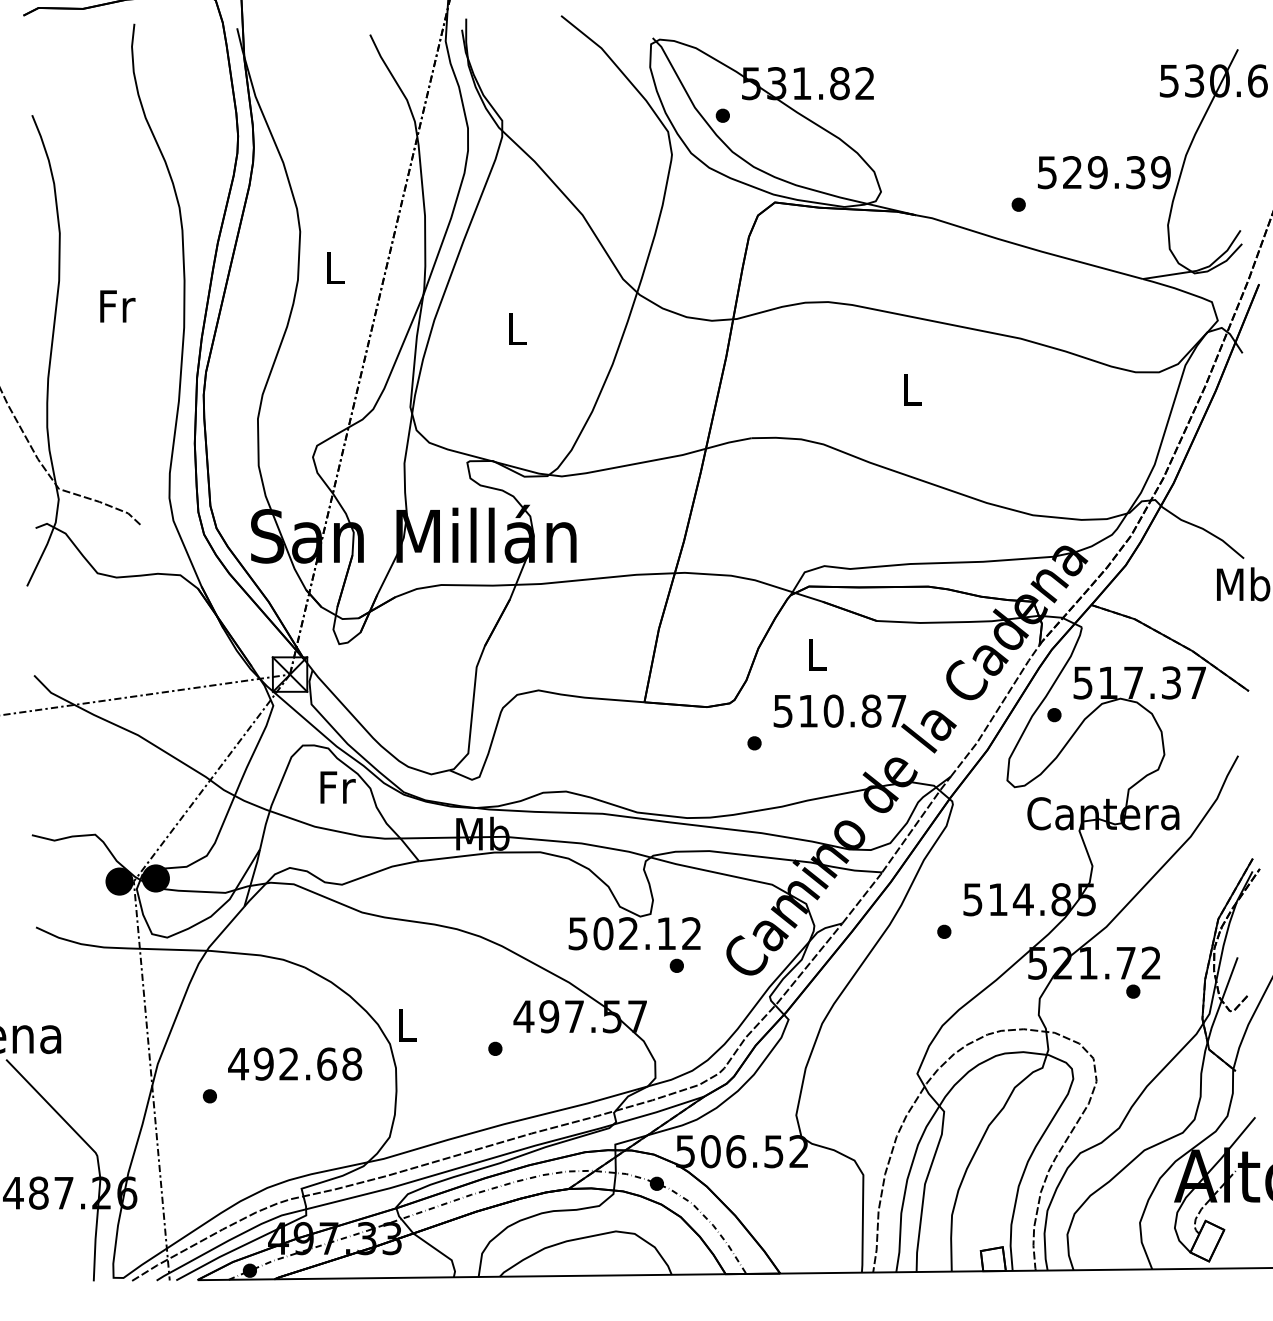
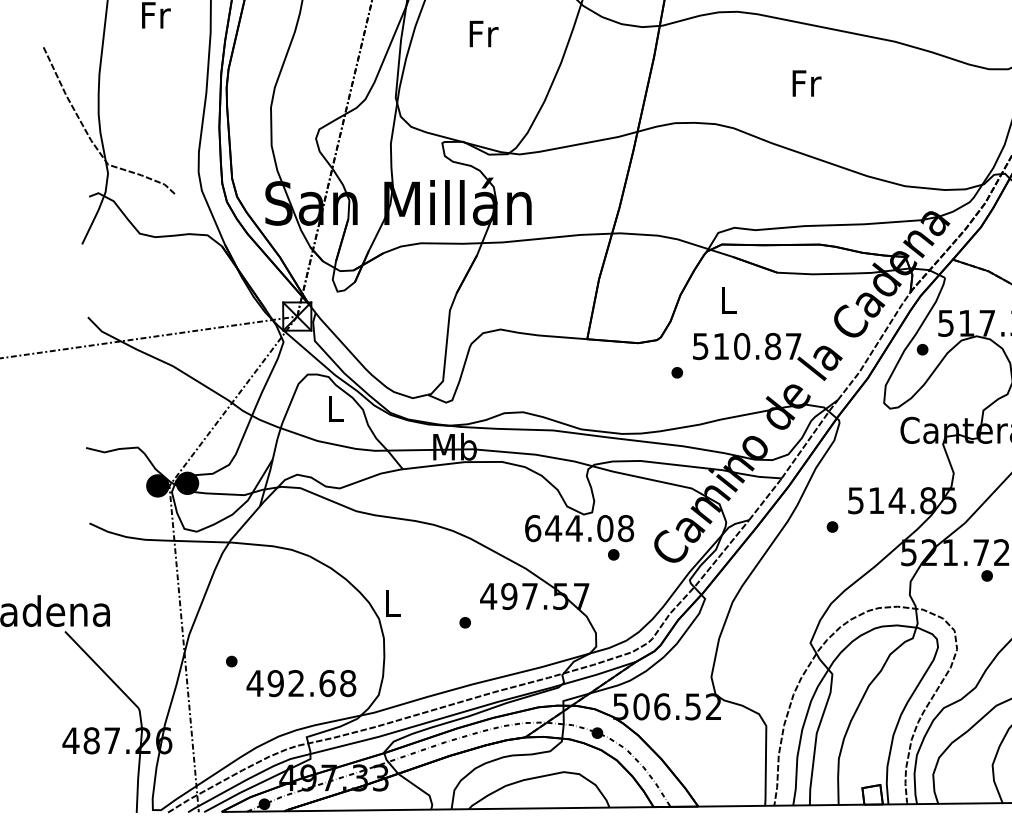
text: (518, 329) -> (484, 34), L -> Fr
text: (912, 389) -> (806, 83), L -> Fr
text: (337, 787) -> (336, 408), Fr -> L
text: (634, 933) -> (579, 528), 502.12 -> 644.08
text: (295, 1063) -> (301, 682), moved

